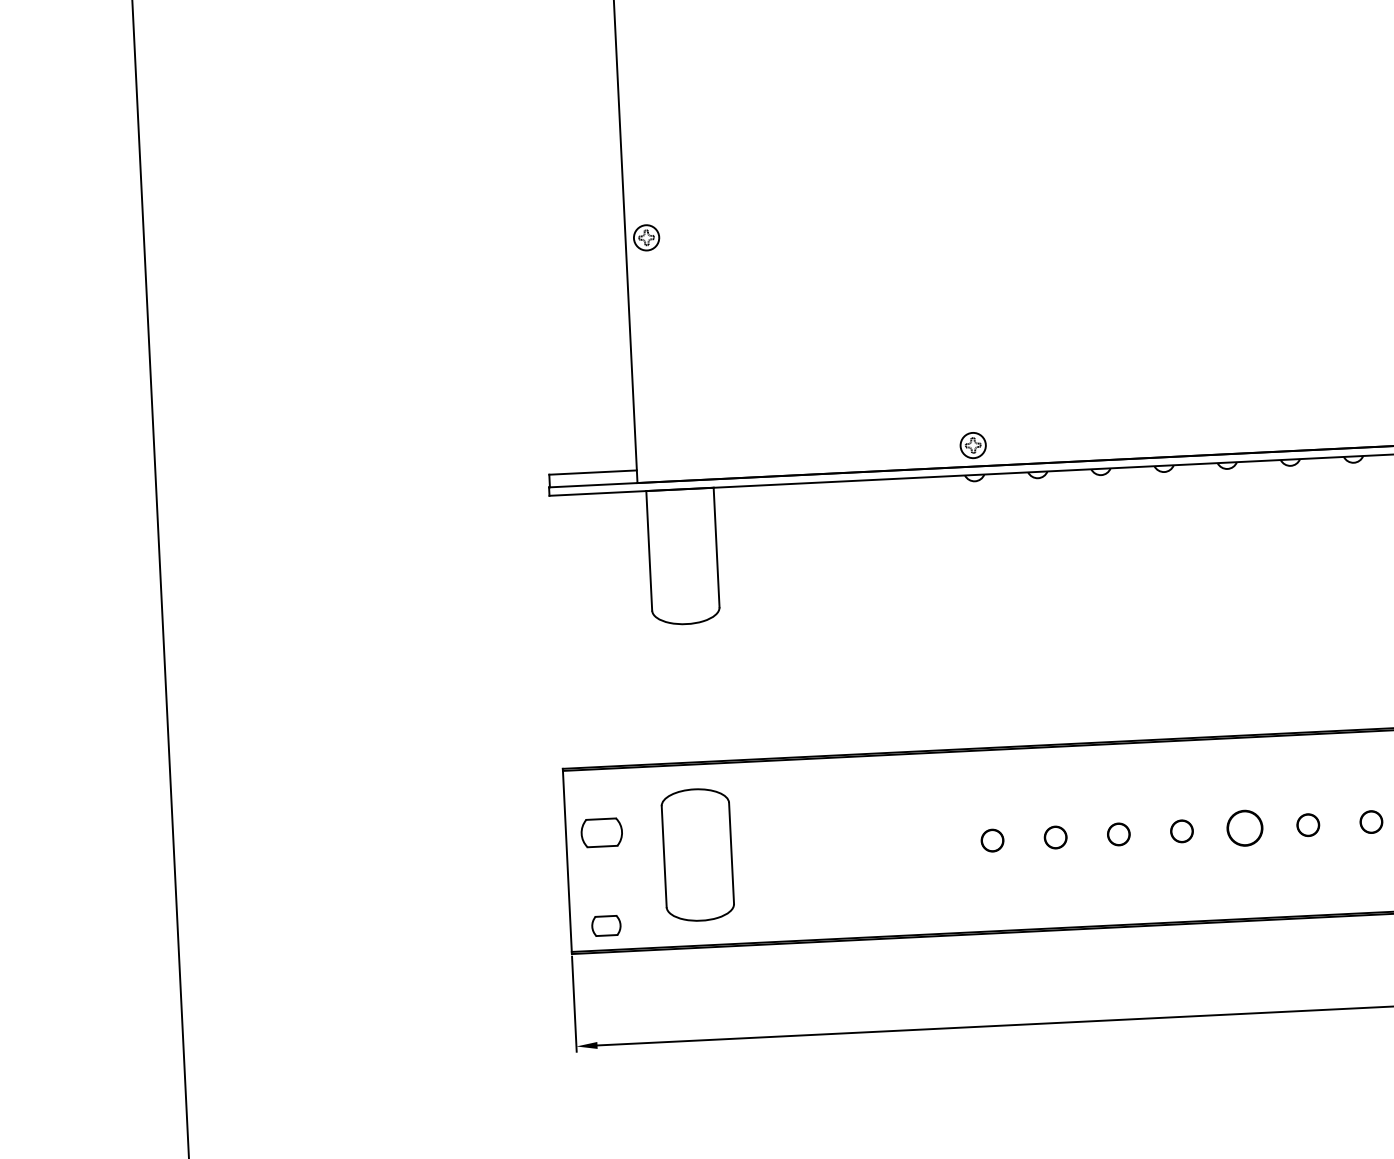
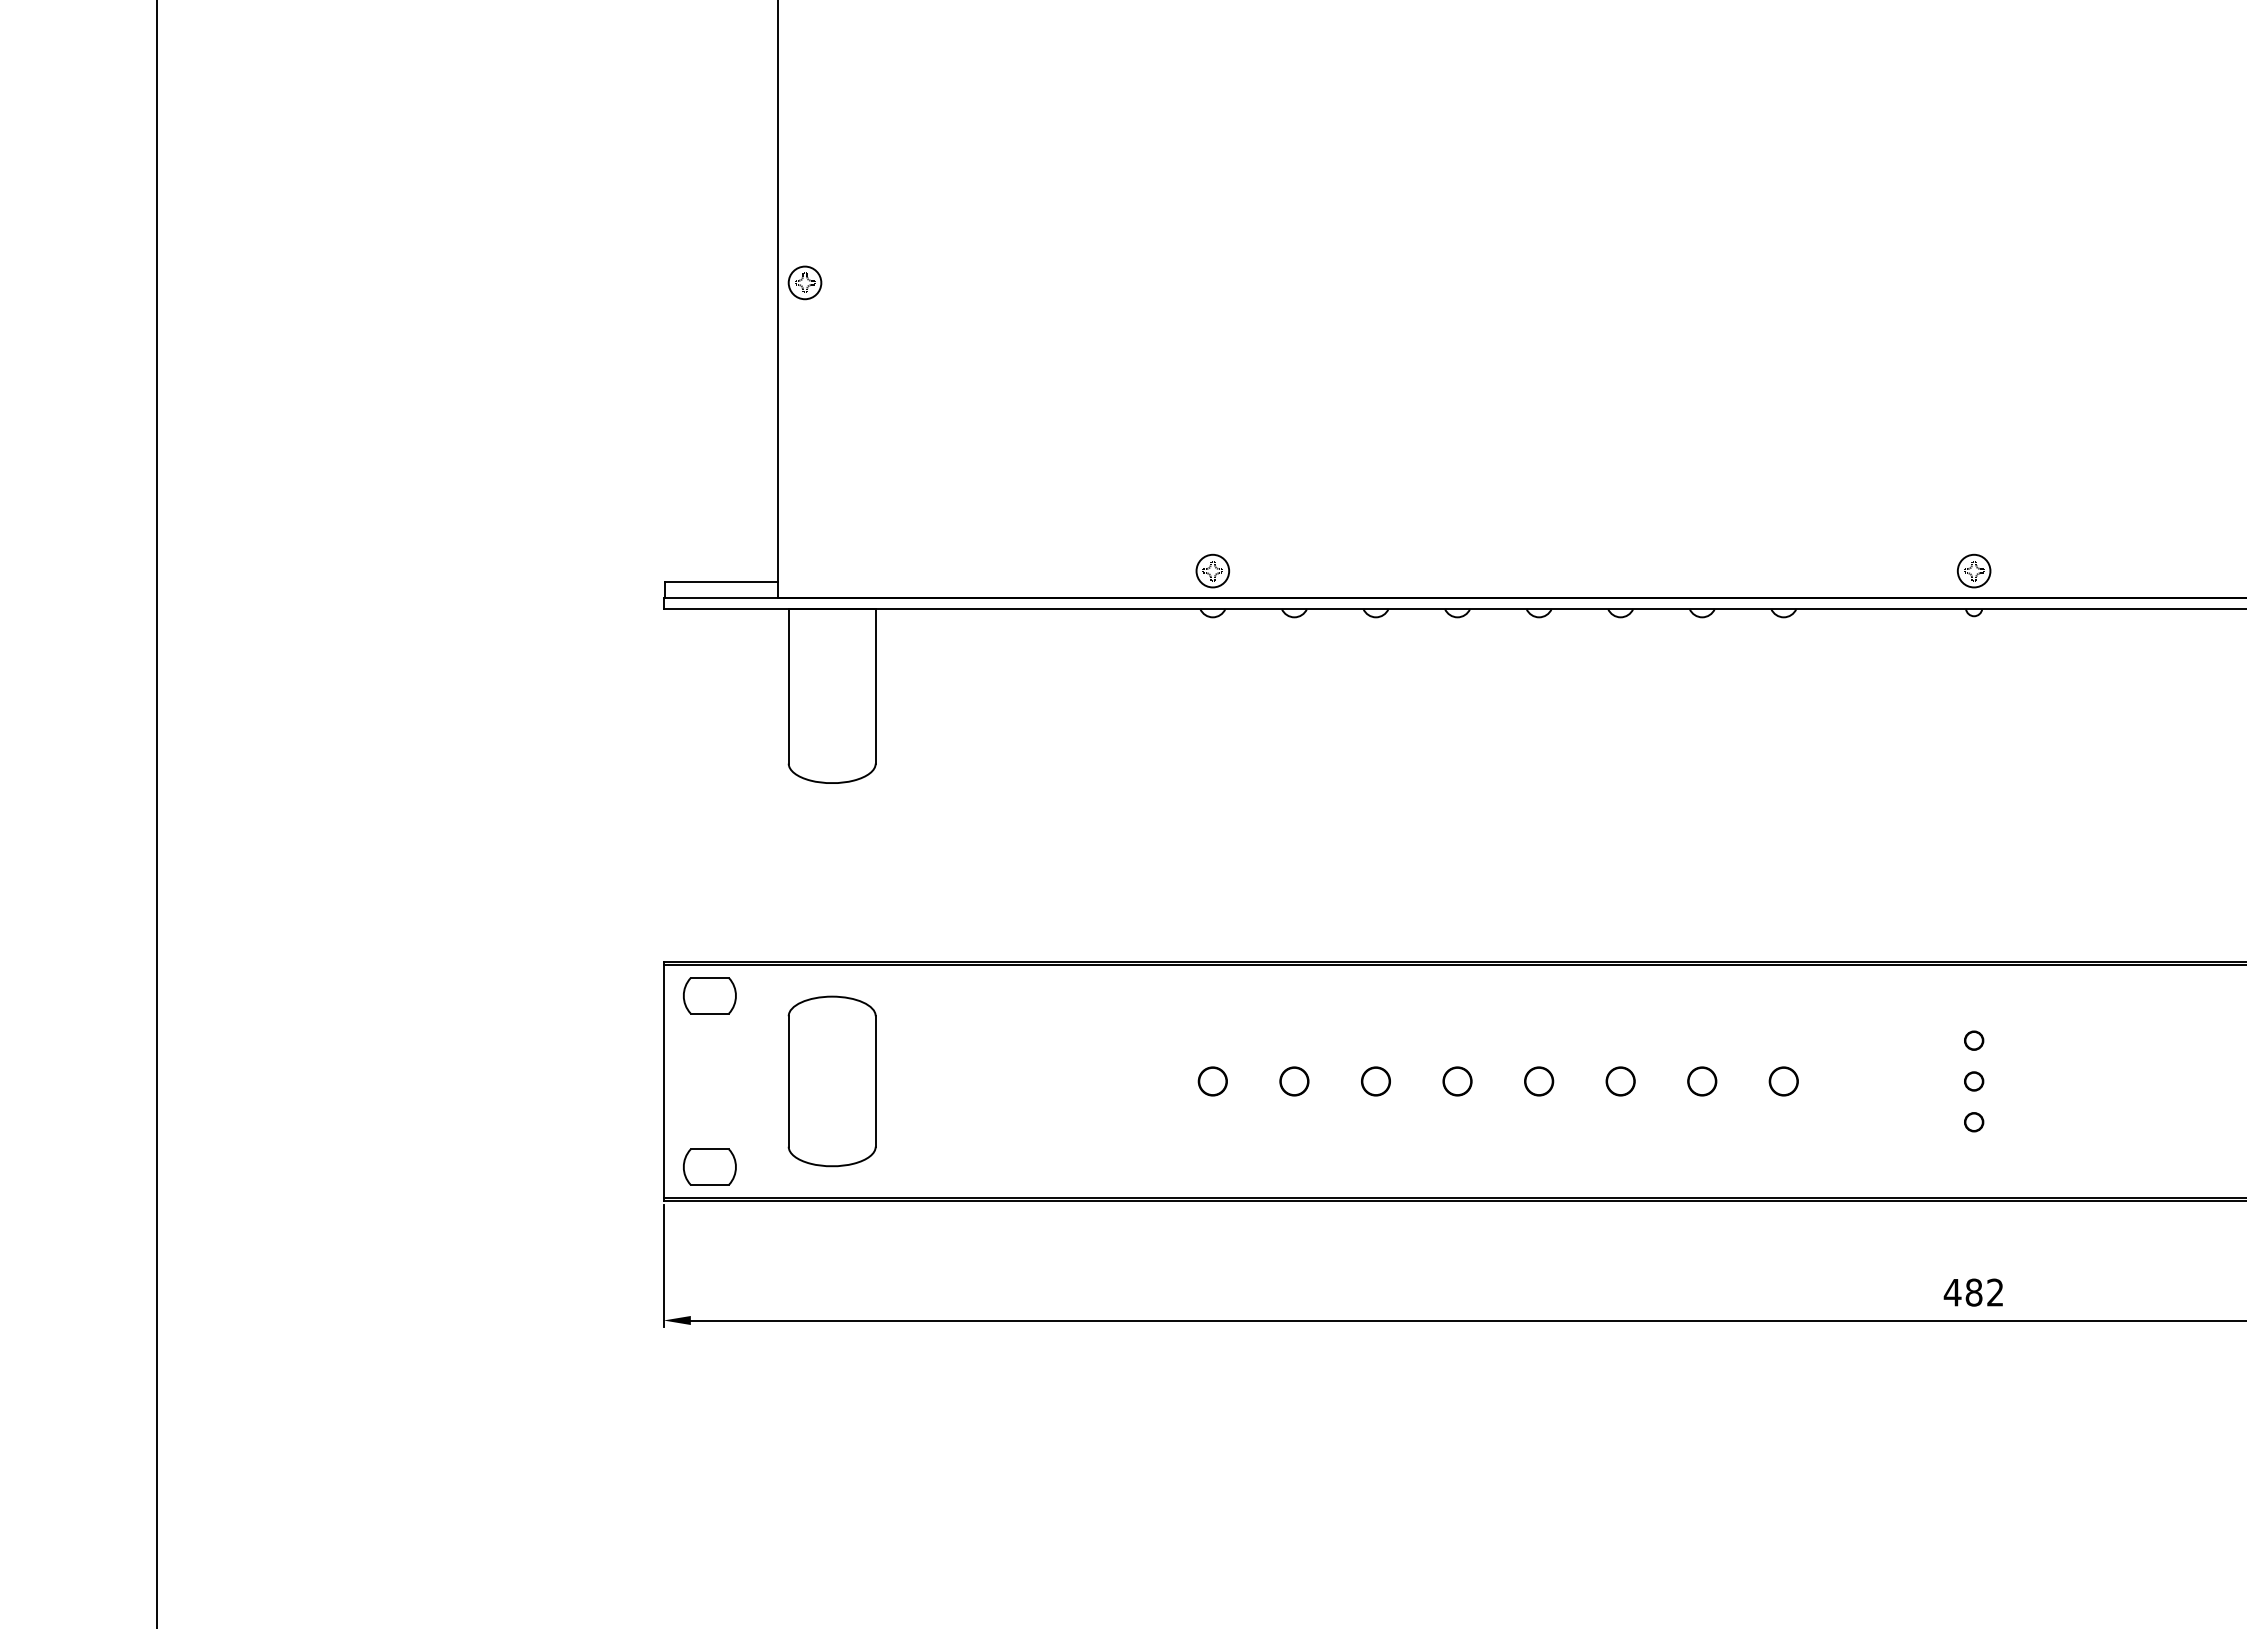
circle: (1245, 828) -> (1539, 1081), size x0.62
part: (601, 832) -> (709, 995), moved
part: (606, 925) -> (709, 1166), size x1.43

